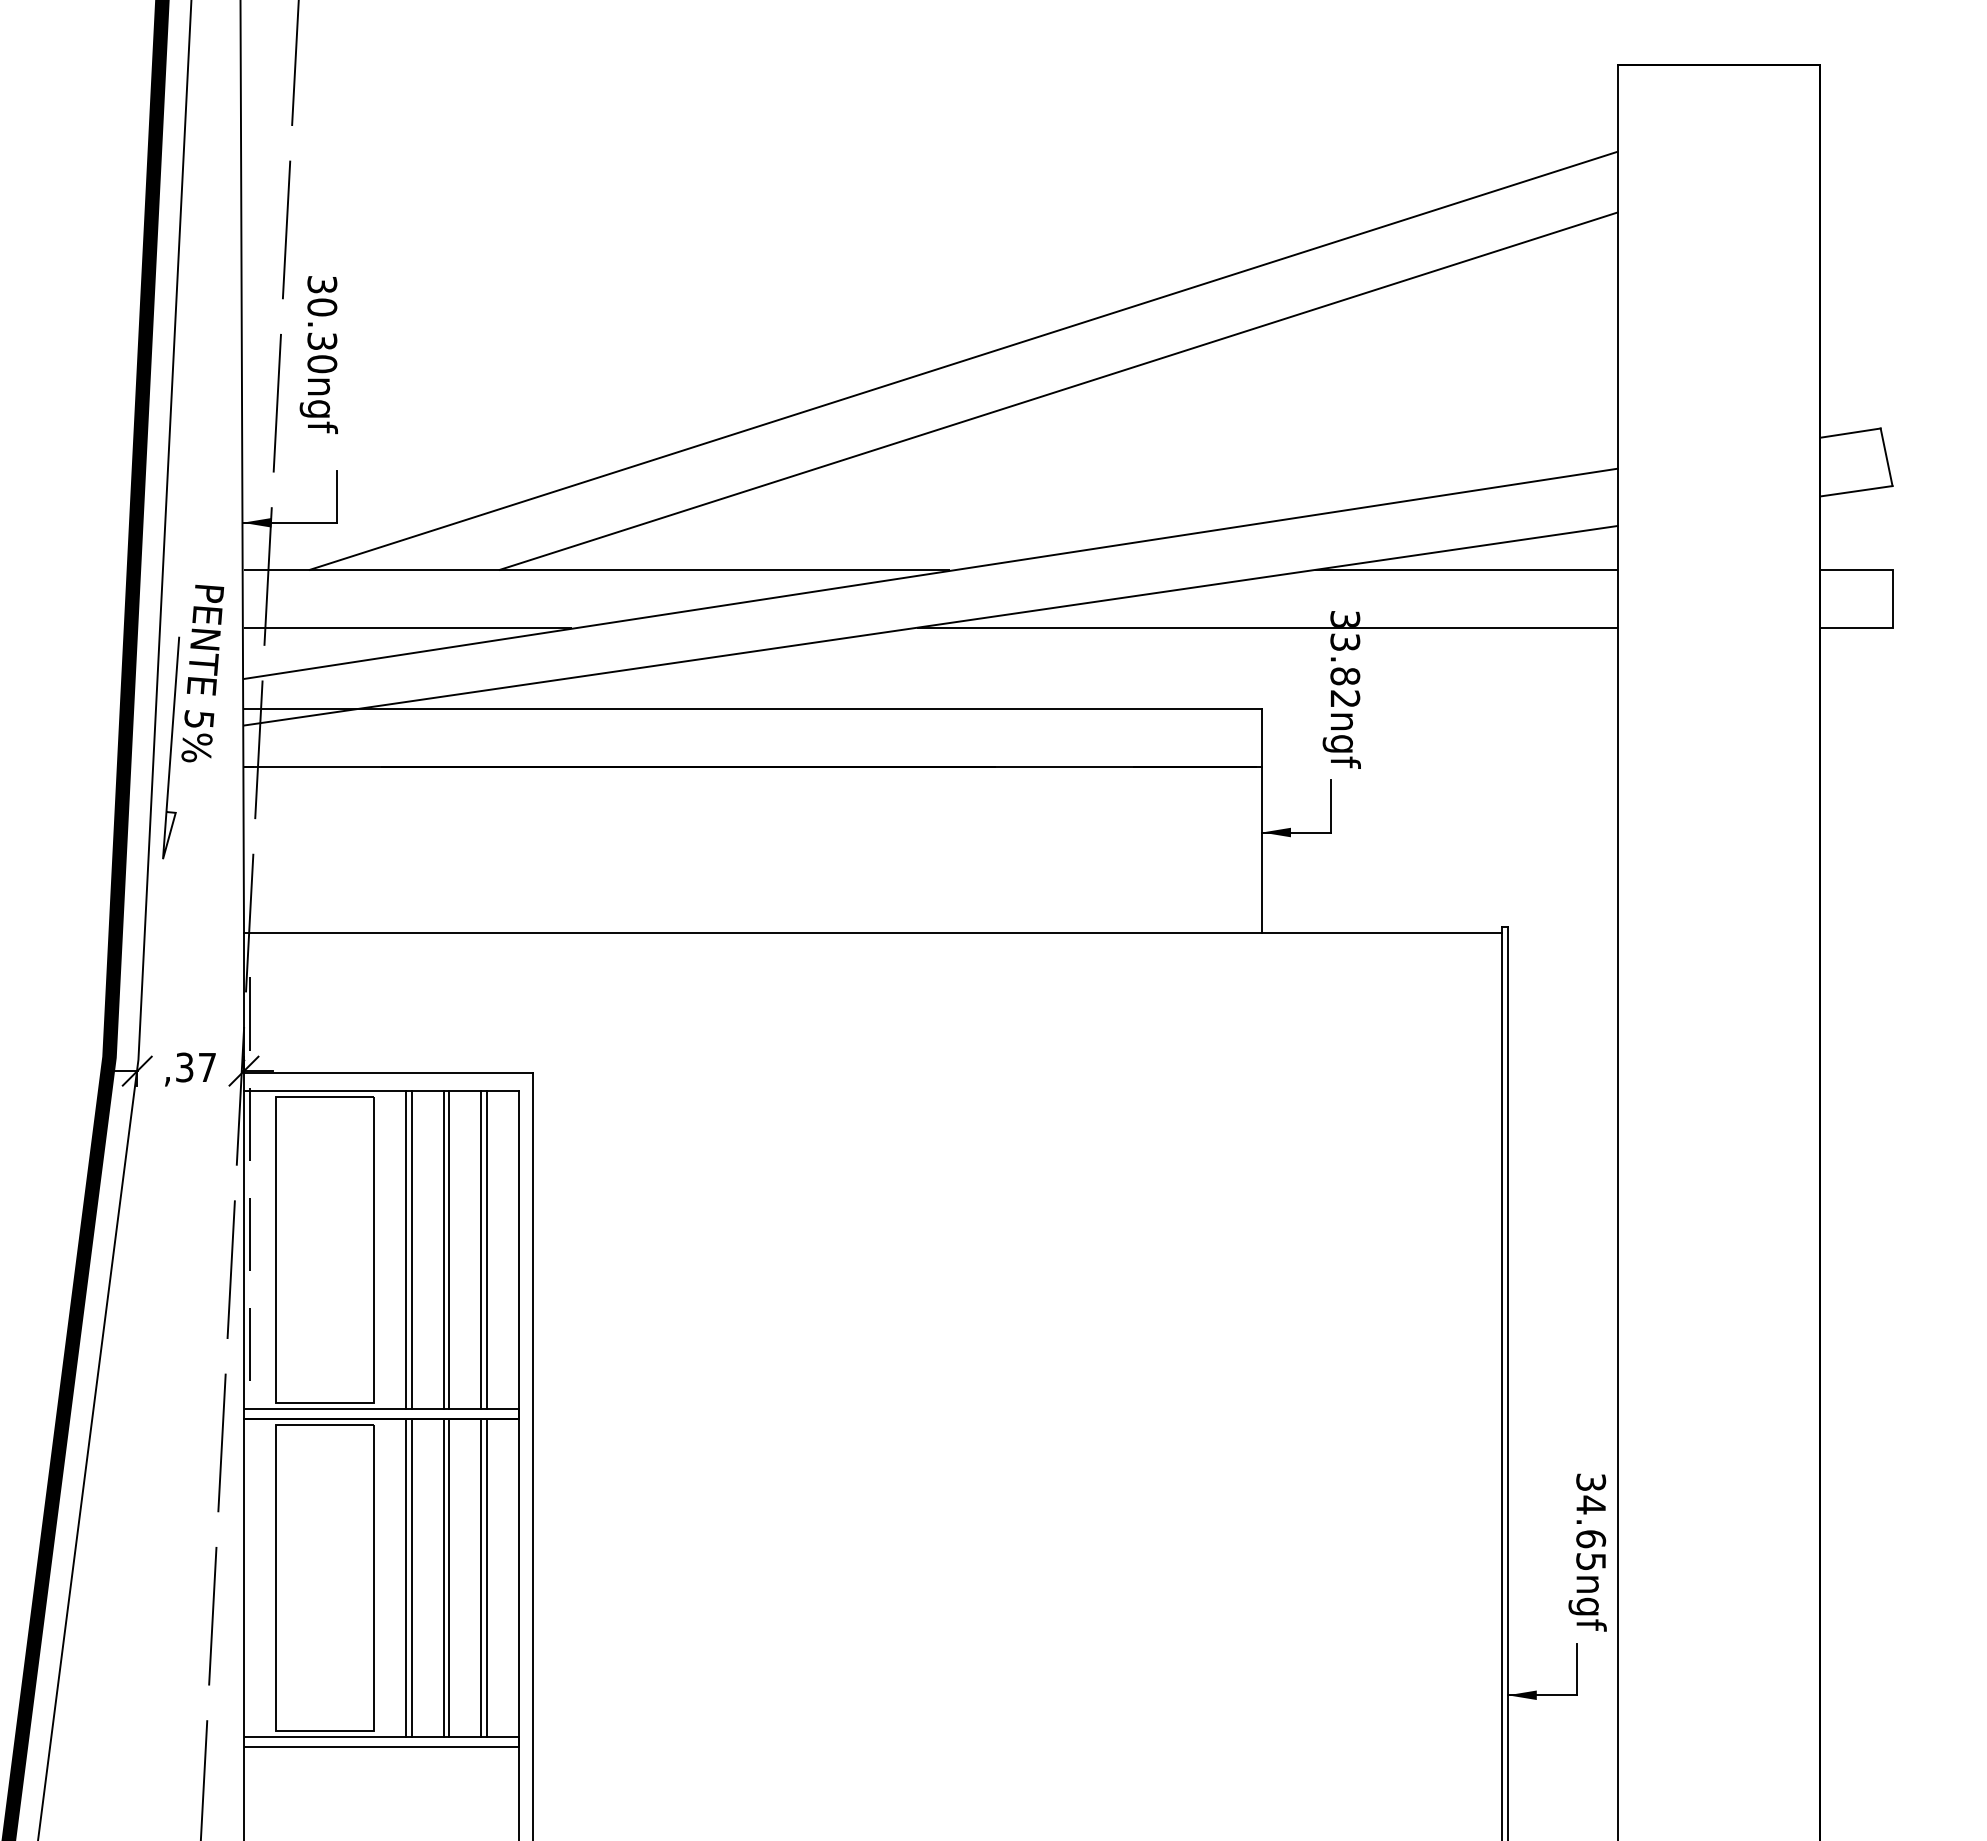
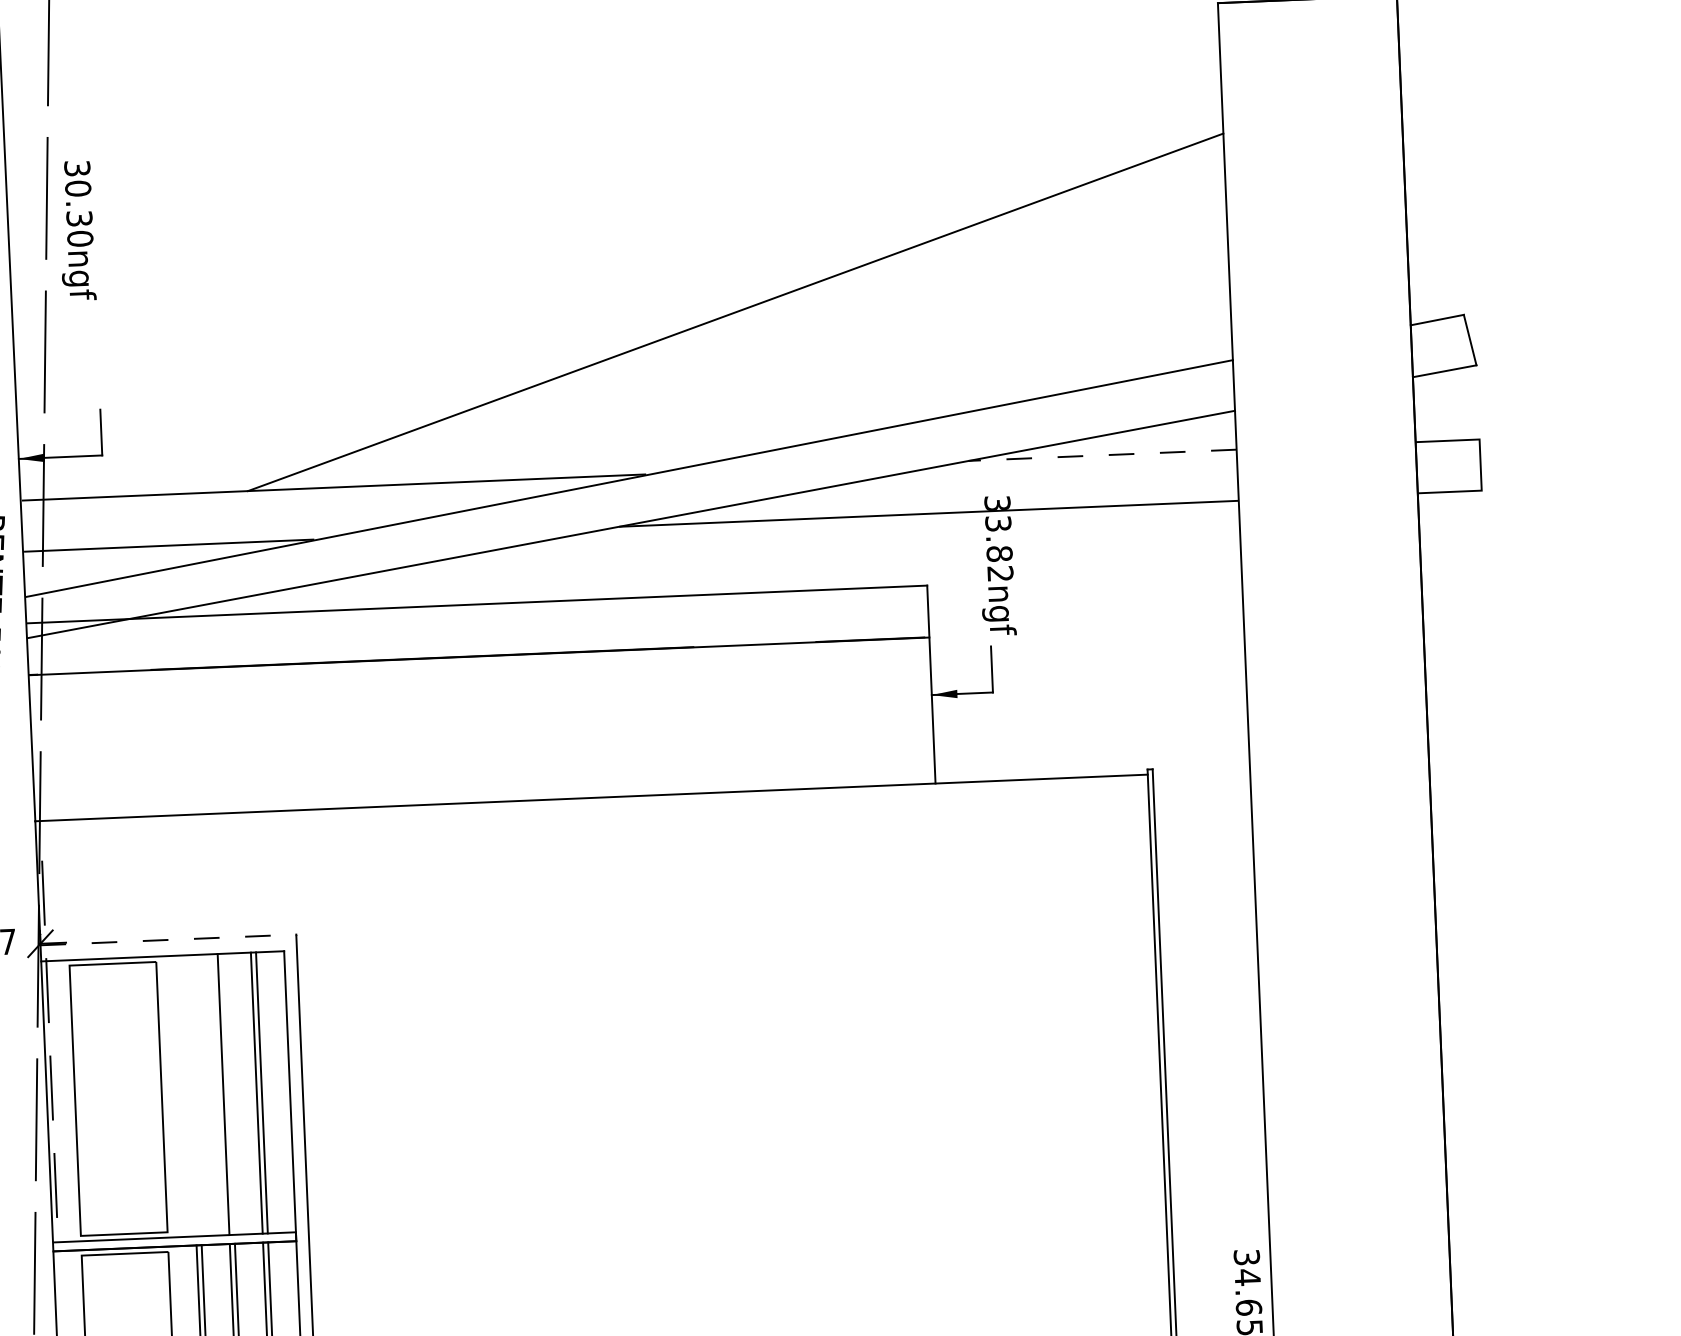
text: (318, 355) -> (76, 231), moved
line: (963, 360) -> (650, 288), removed
line: (1466, 569) -> (1102, 454), solid -> dashed
line: (388, 1072) -> (168, 939), solid -> dashed
line: (405, 1249) -> (189, 1095), removed
line: (411, 1249) -> (195, 1095), removed
line: (449, 1249) -> (228, 1093), removed

